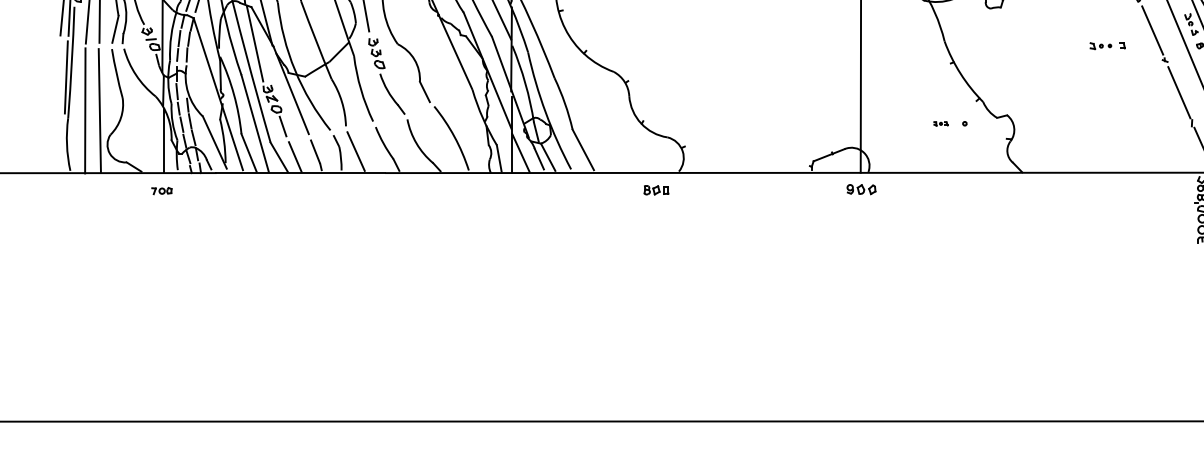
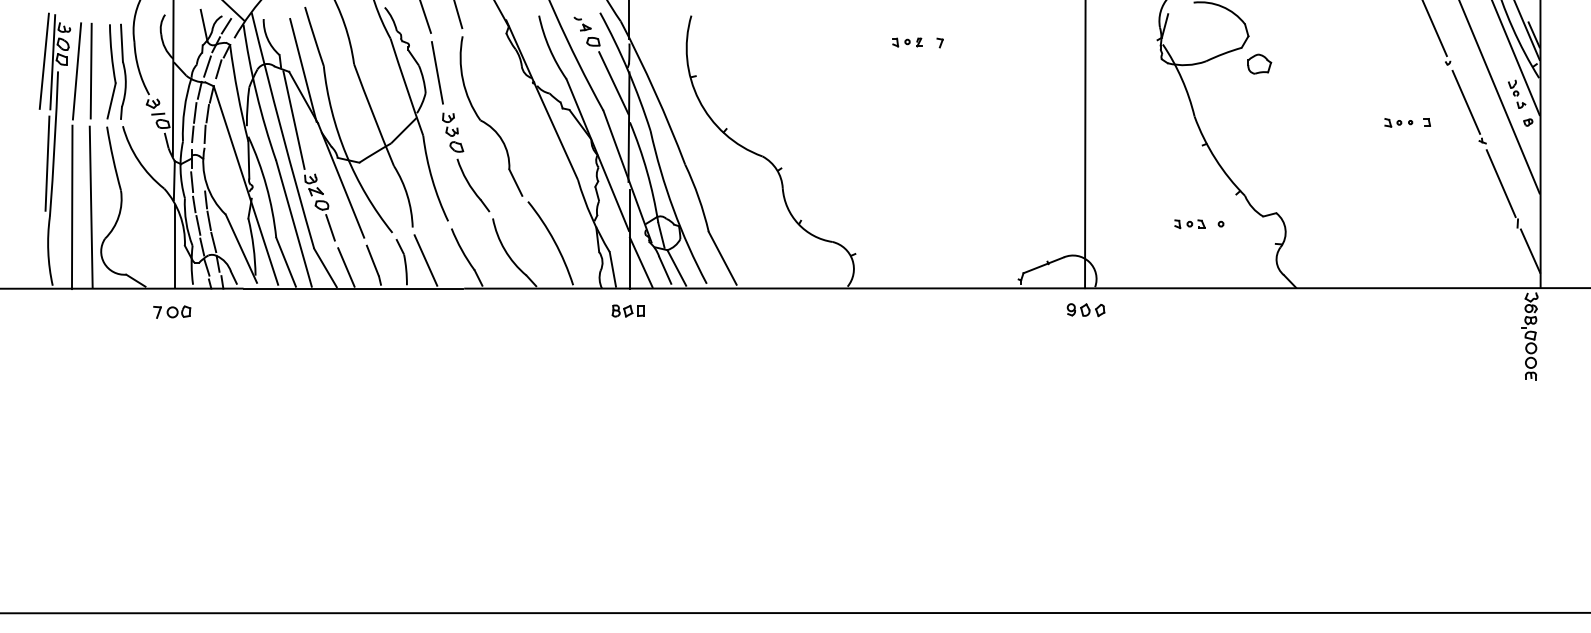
part: (940, 123) -> (1189, 224), size x1.67
part: (655, 189) -> (627, 310), moved
part: (162, 190) -> (172, 311), size x1.43

